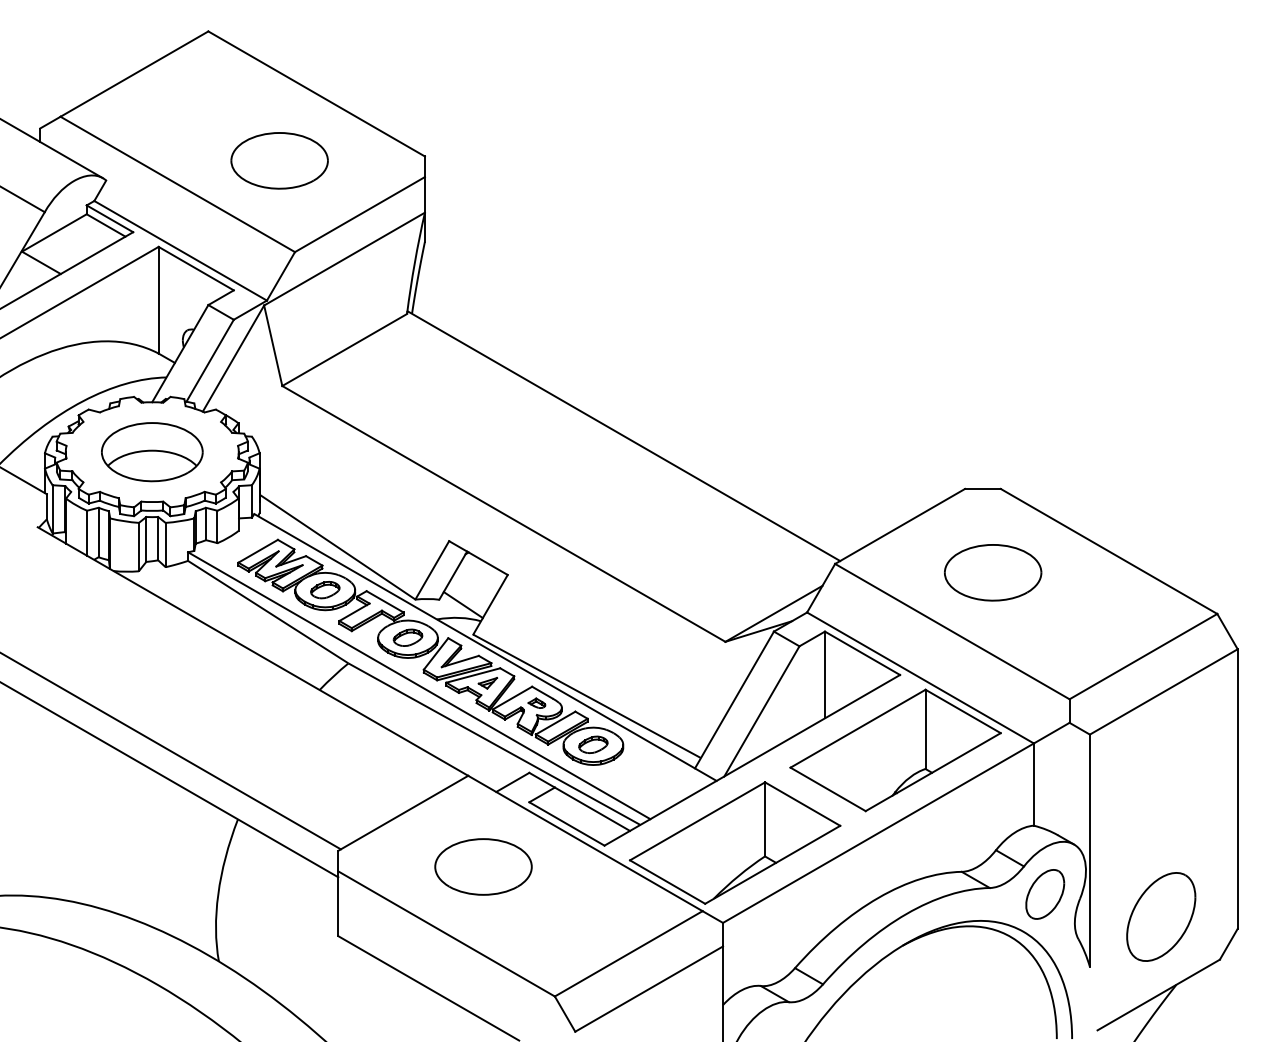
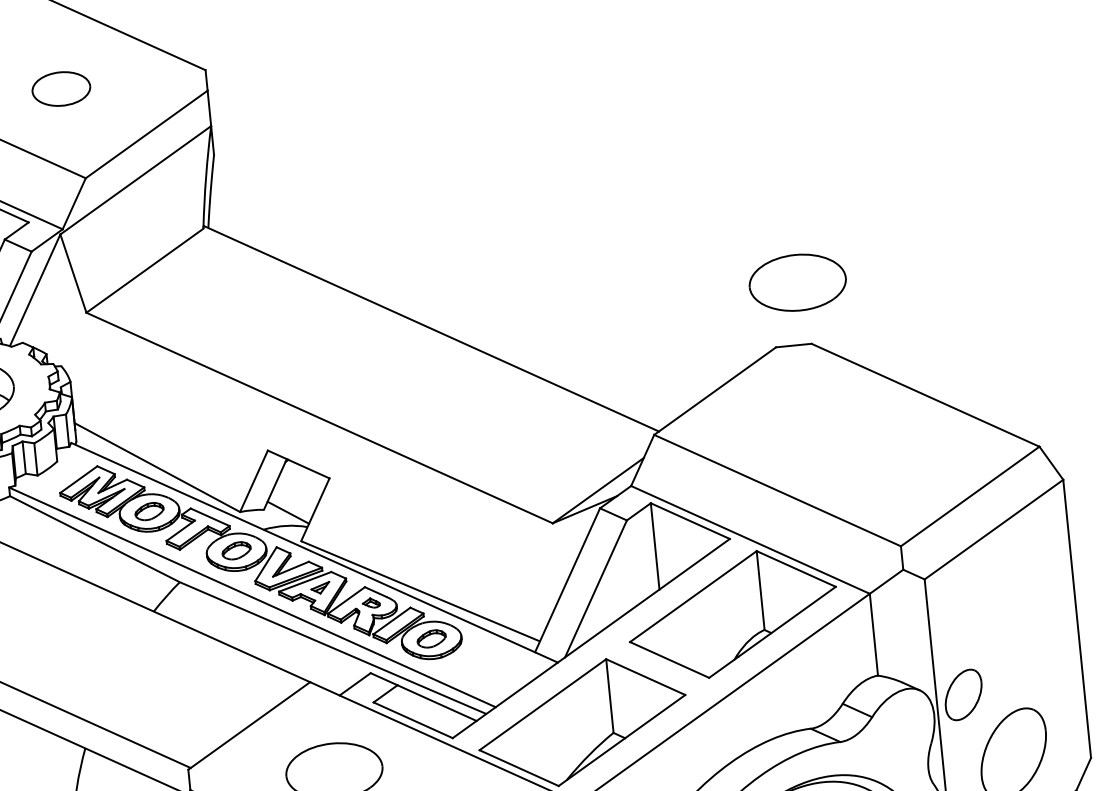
part: (279, 160) -> (61, 88), size x0.6
part: (993, 572) -> (798, 282), moved
part: (1045, 894) -> (963, 694), moved

